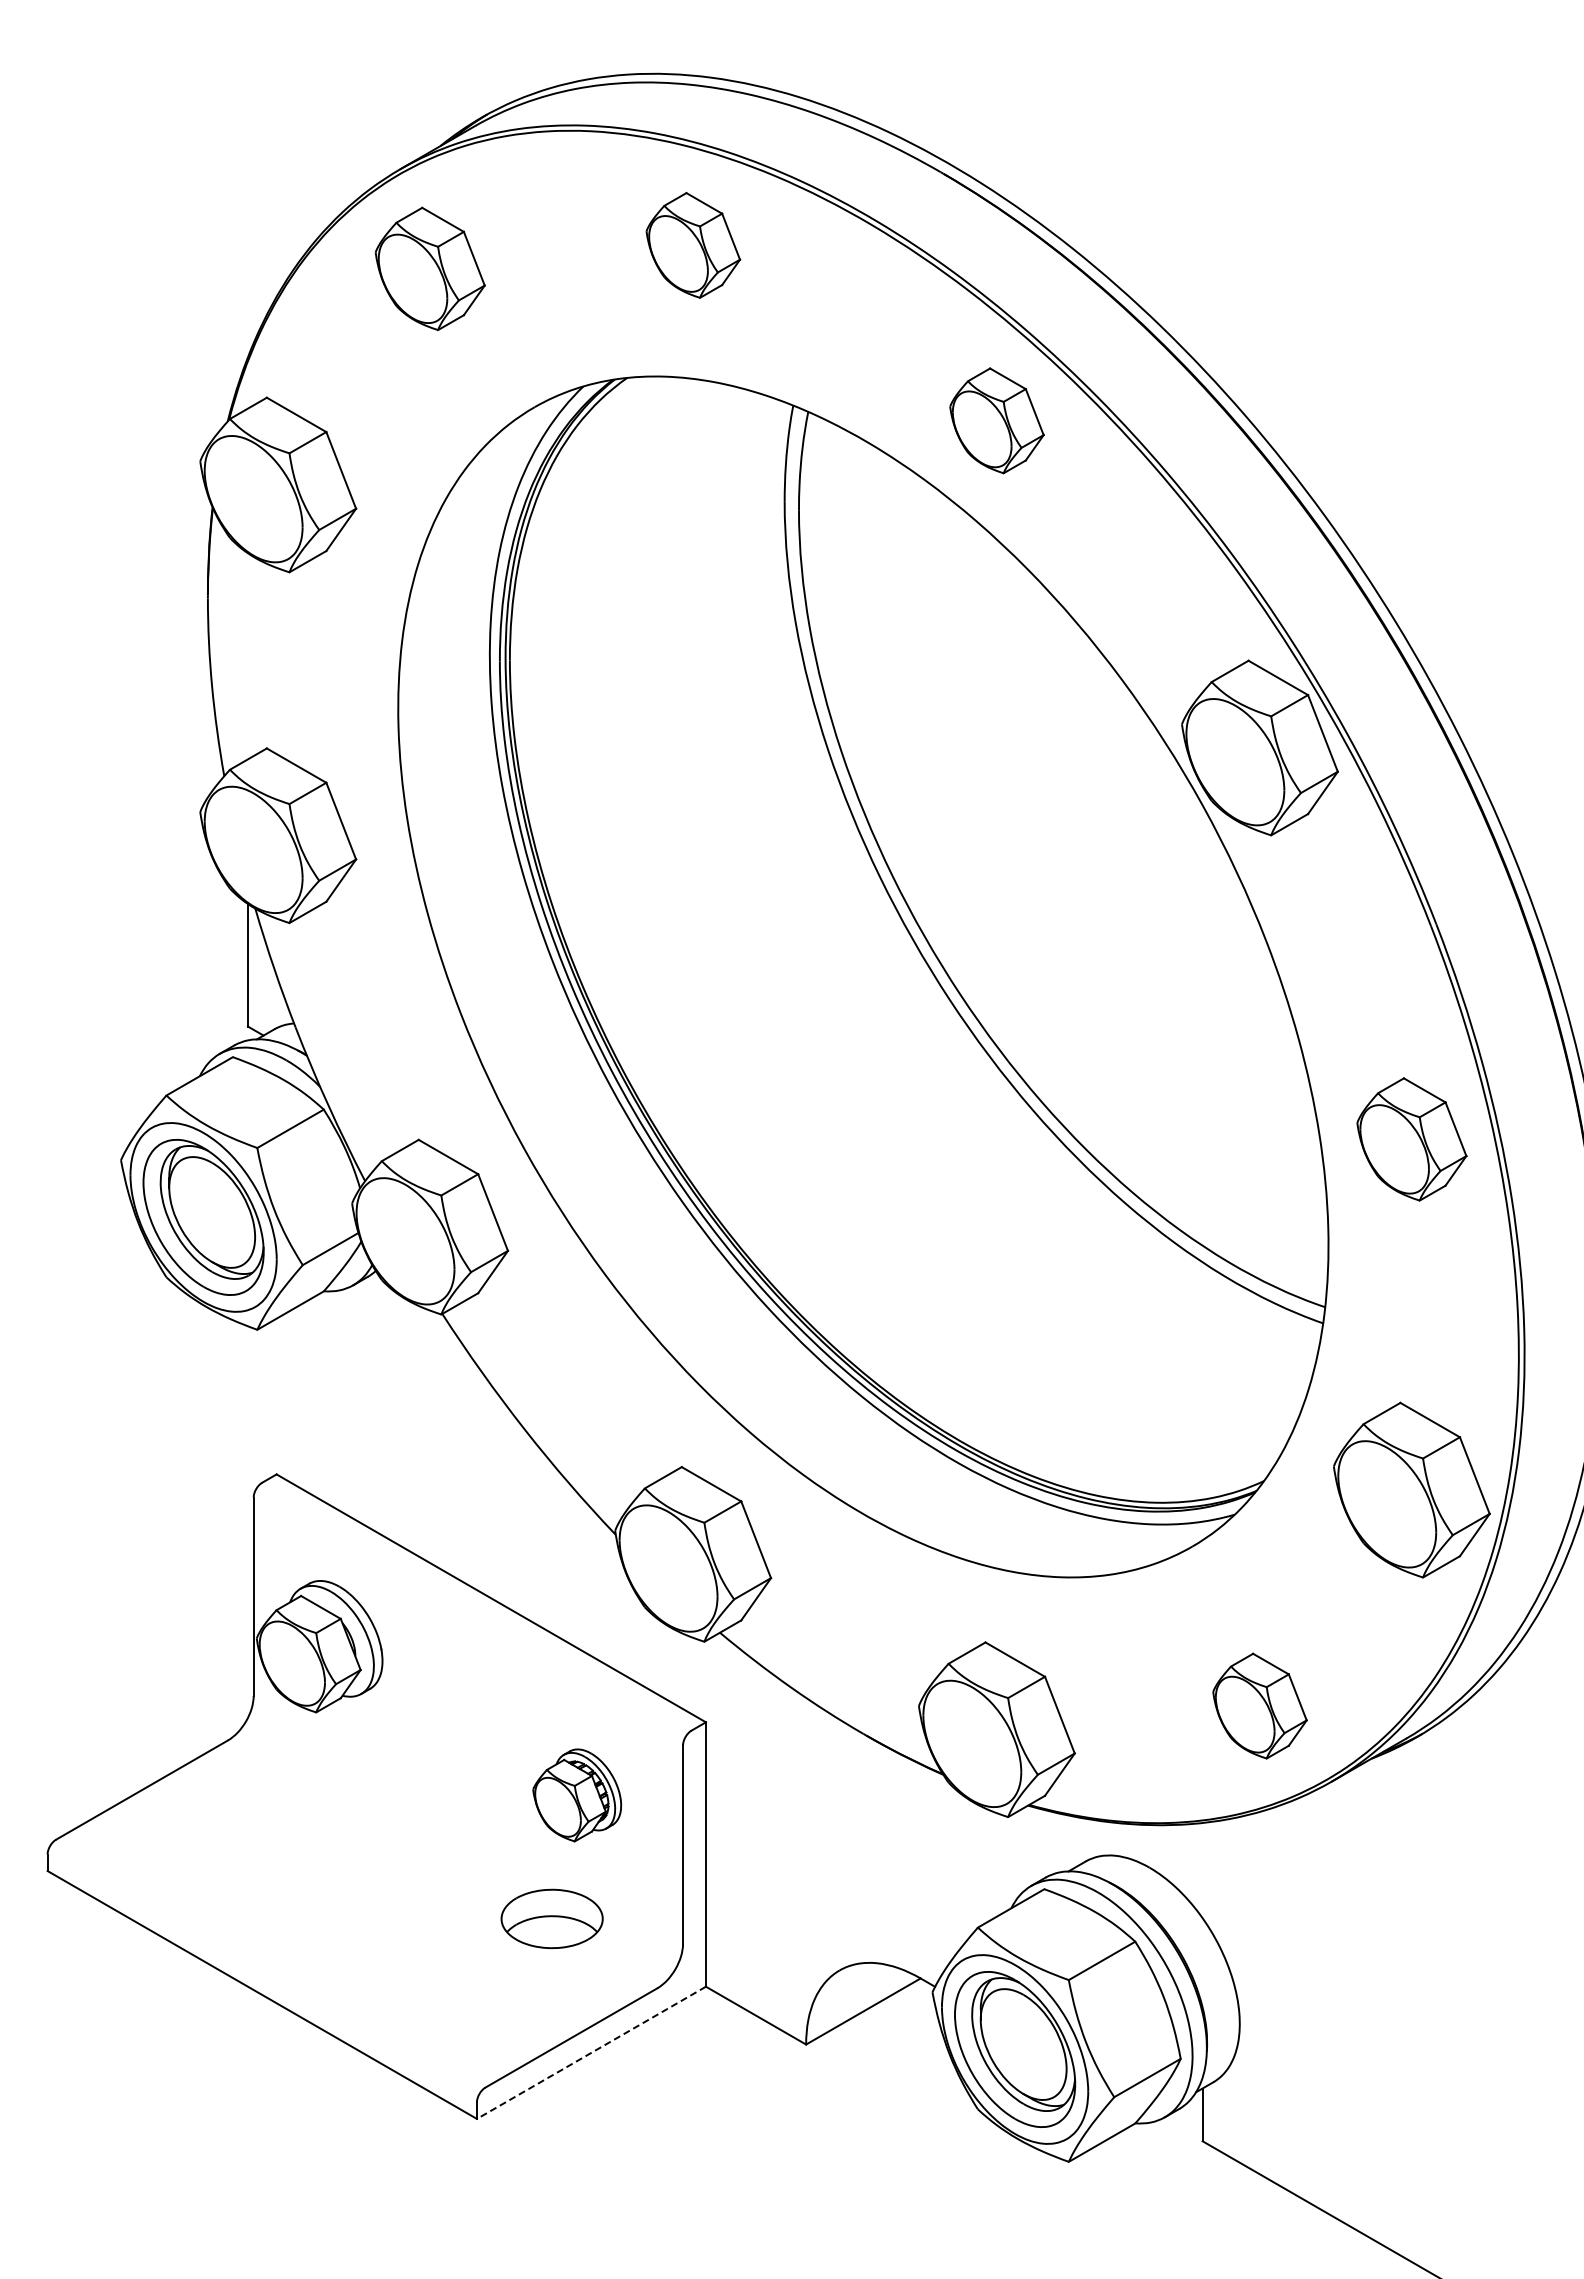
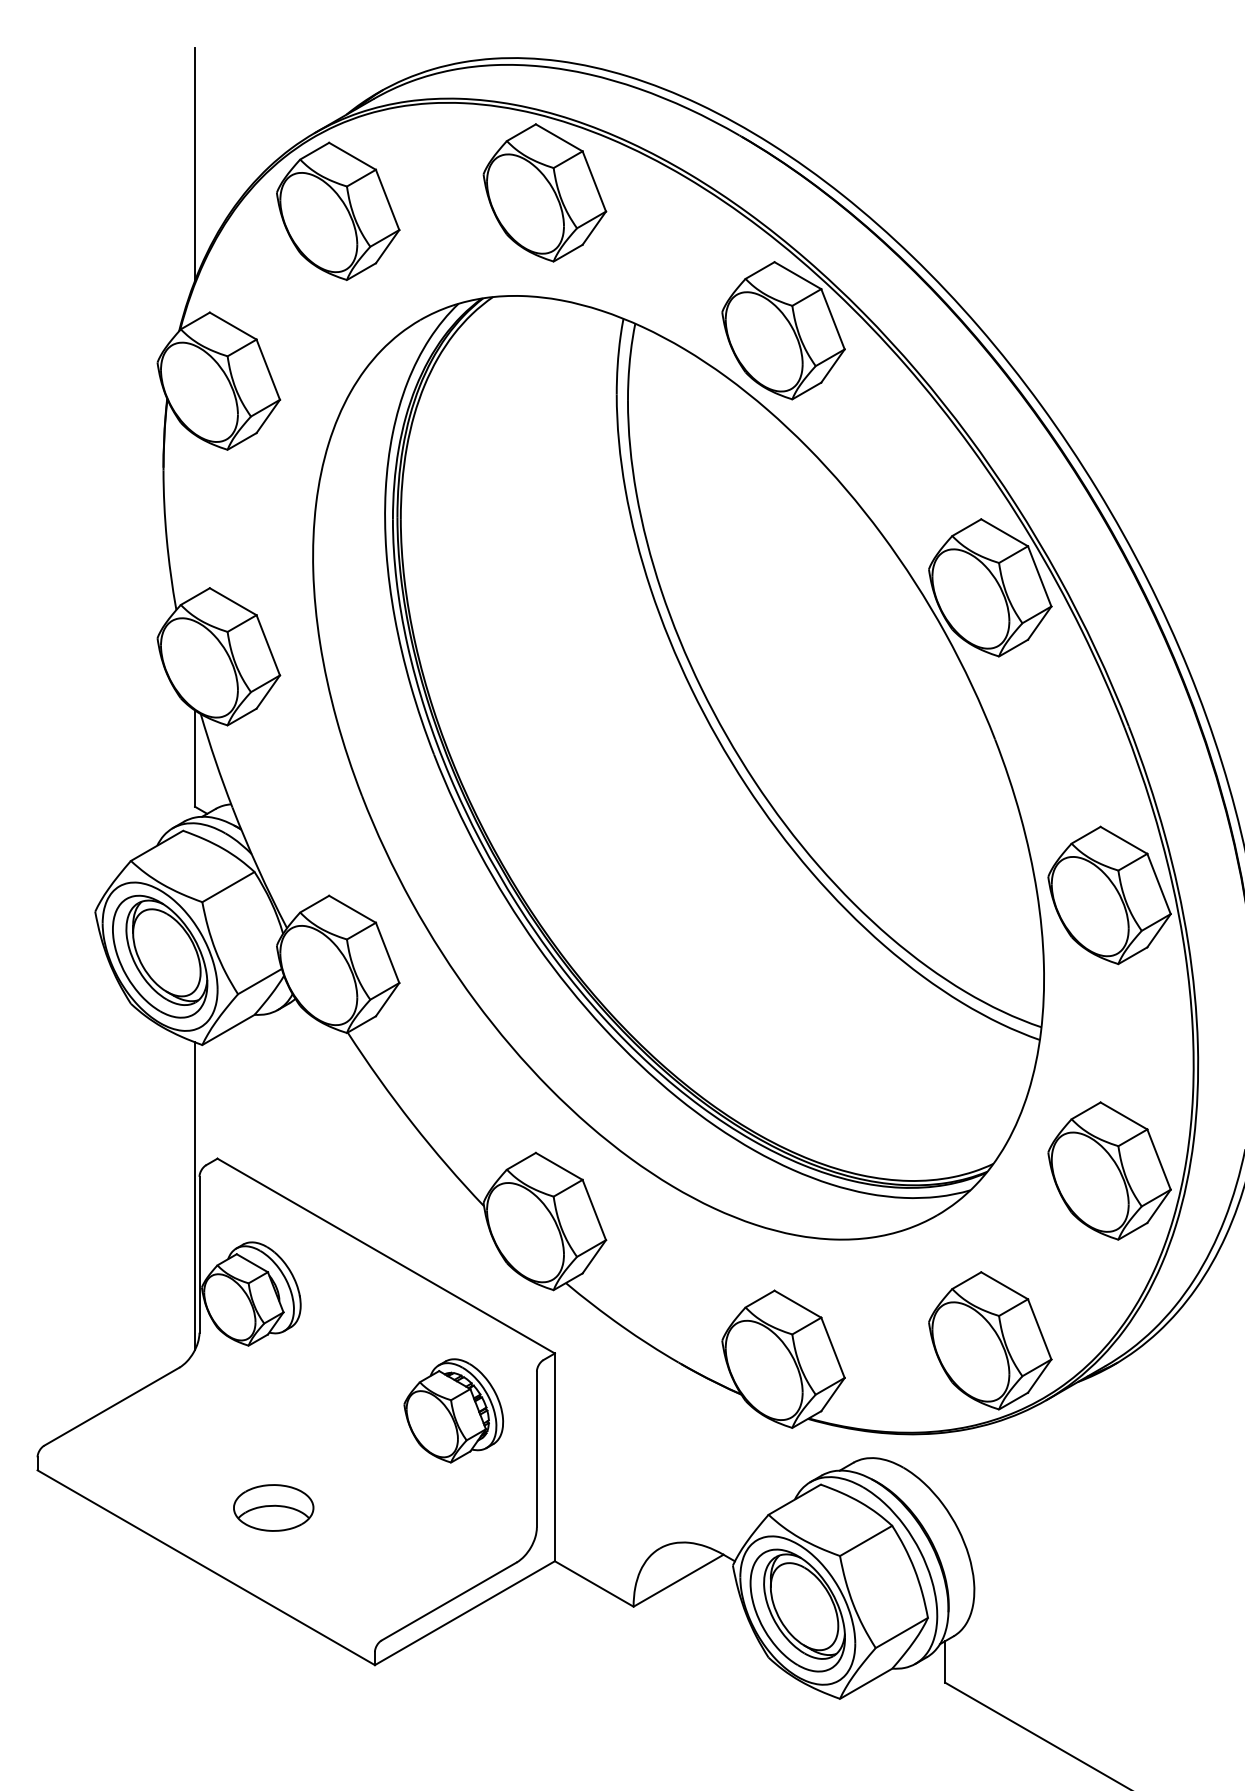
line: (247, 208) -> (194, 163), added
part: (693, 245) -> (545, 192), size x1.67
part: (430, 268) -> (338, 211), size x1.43
part: (996, 420) -> (783, 330), size x1.67
part: (1411, 1139) -> (1109, 895), size x1.43
line: (247, 1521) -> (194, 1195), added
part: (1259, 1705) -> (989, 1340), size x1.67
part: (576, 1795) -> (453, 1410), size x1.43
part: (551, 1918) -> (273, 1507), moved
line: (591, 2053) -> (464, 1613), dashed -> solid

